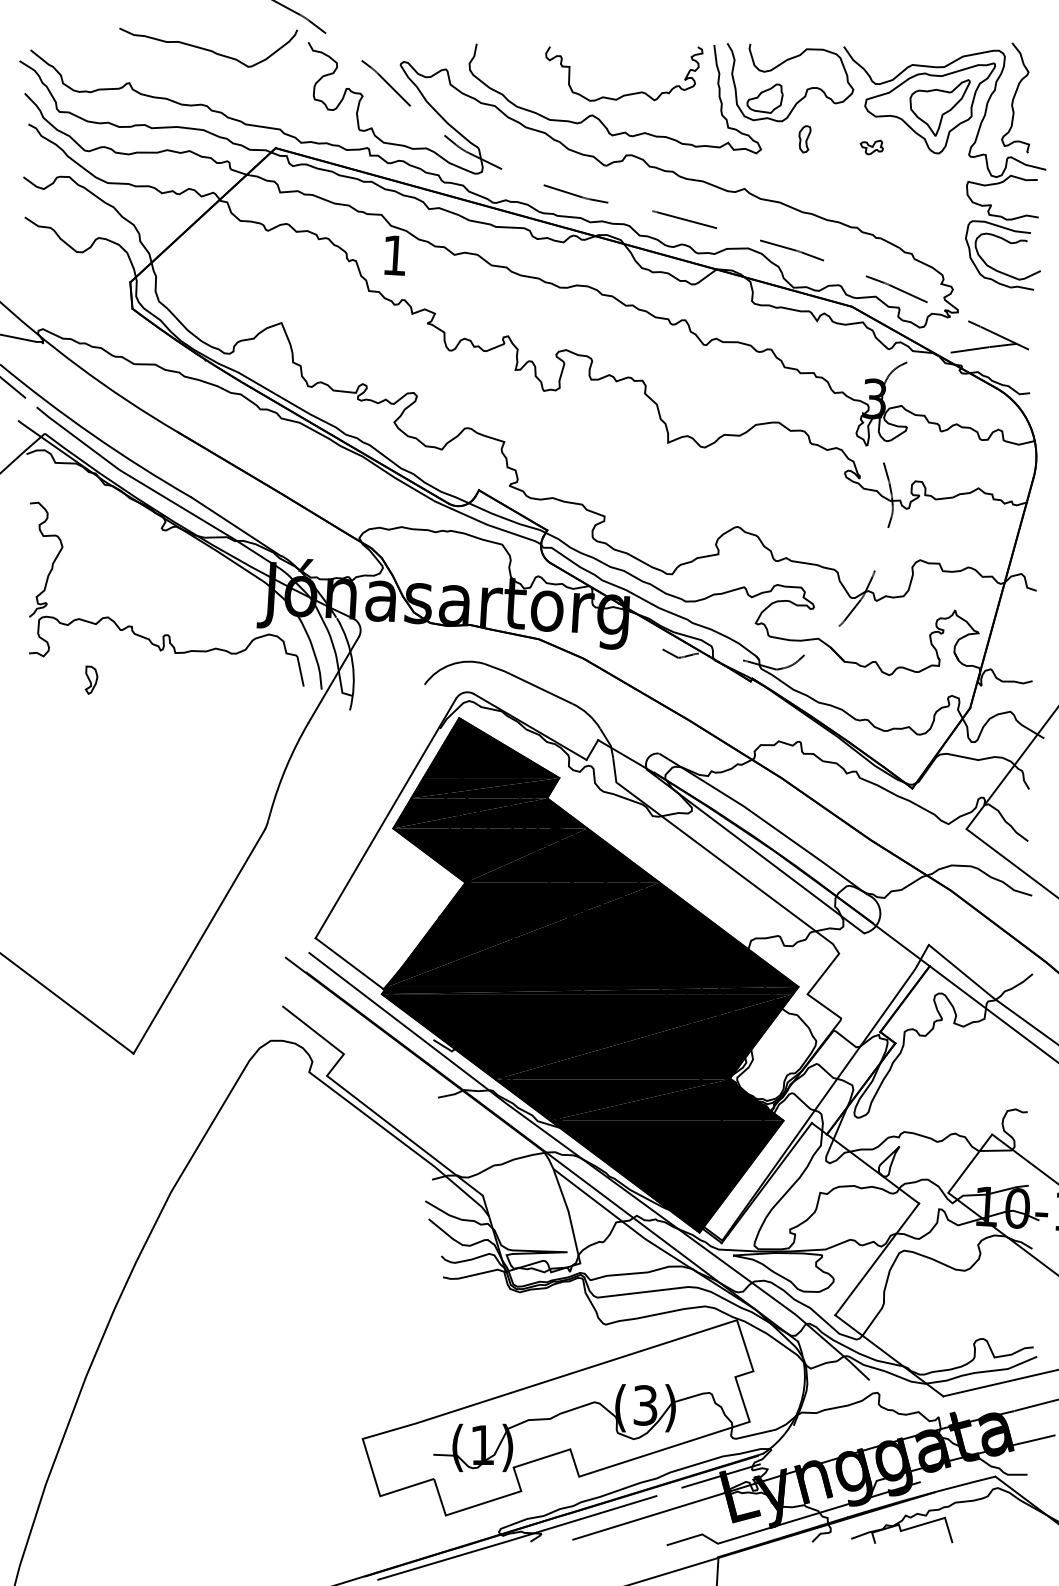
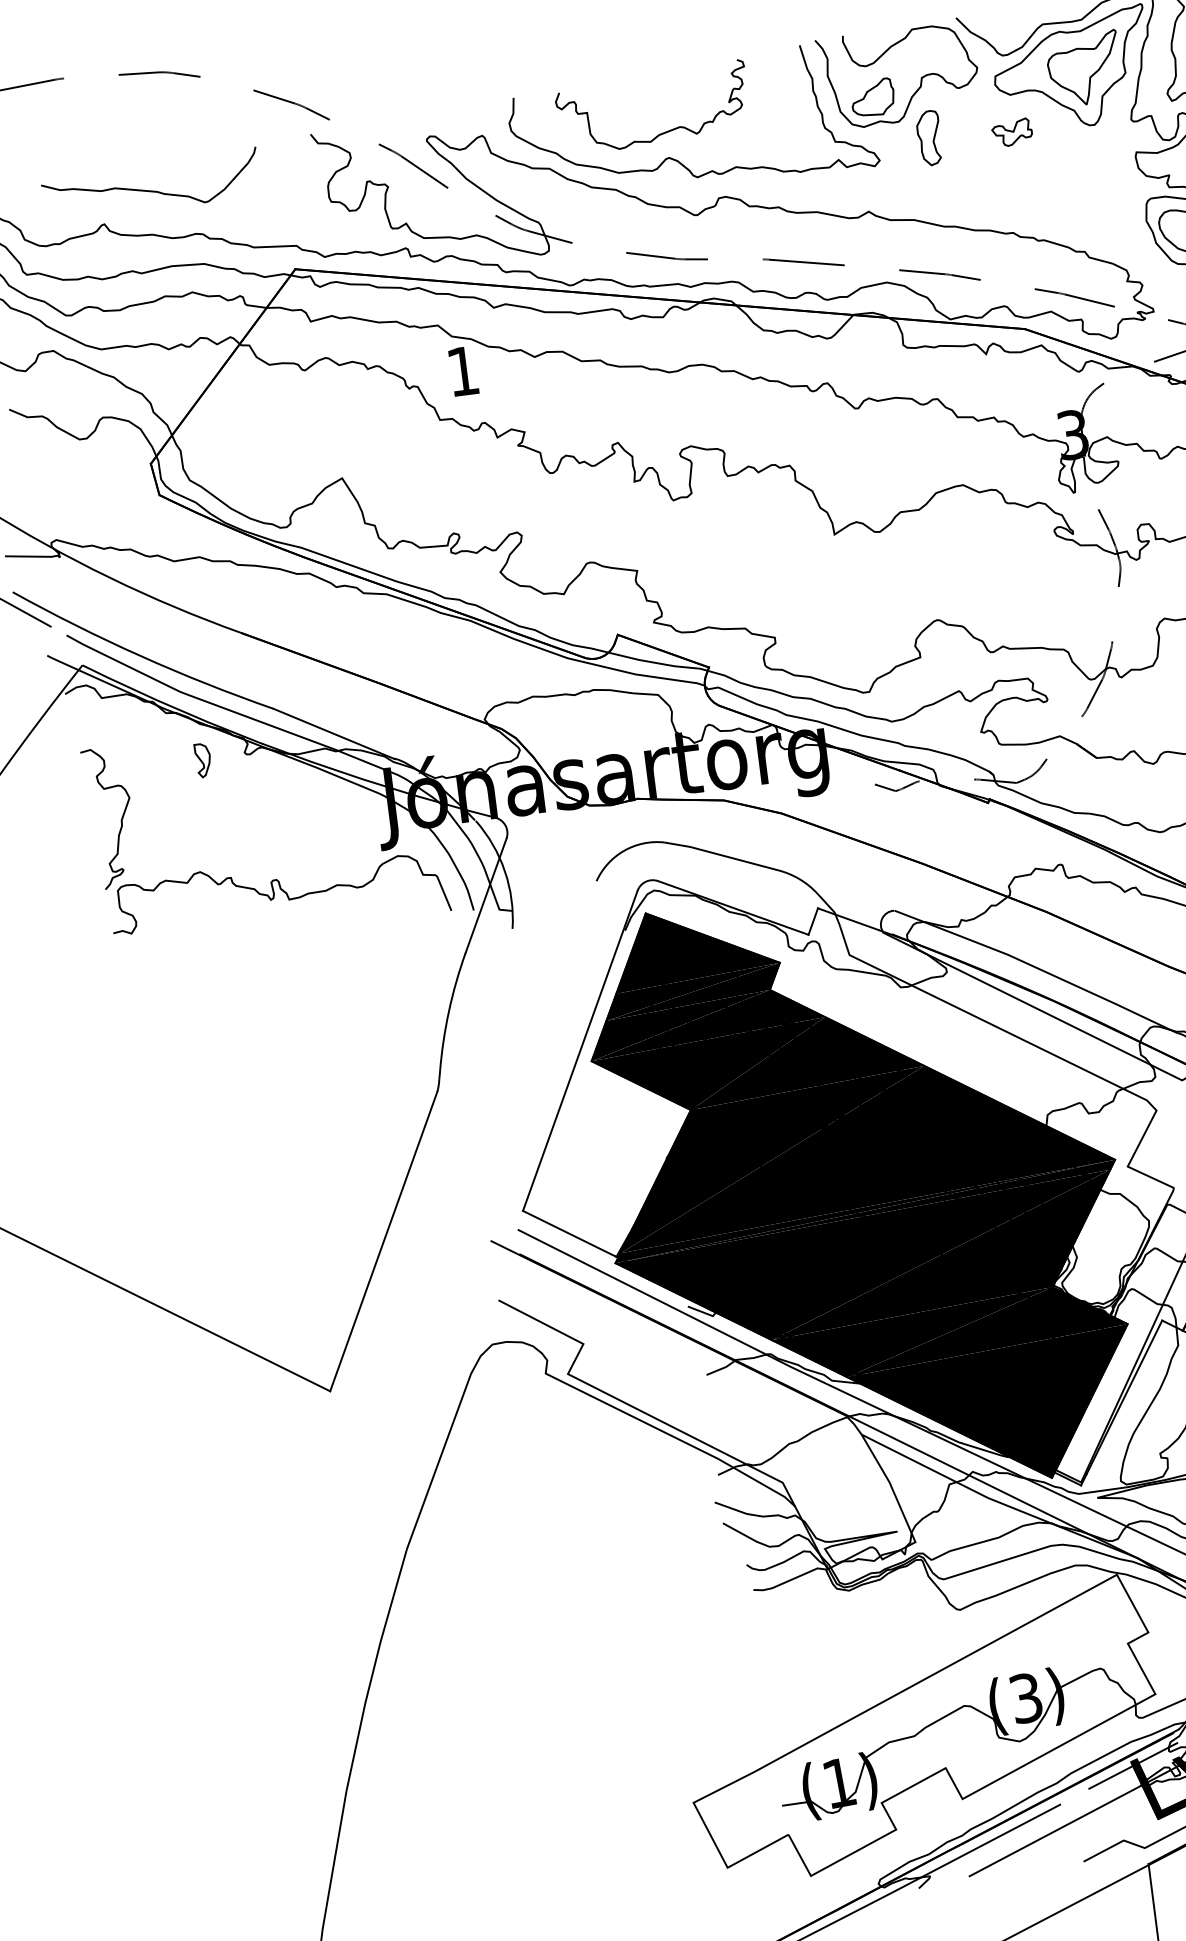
curve: (208, 49) -> (153, 190), moved
curve: (628, 93) -> (664, 131), moved
part: (804, 139) -> (929, 138), size x1.67
part: (871, 147) -> (1012, 132), size x1.43
part: (91, 679) -> (203, 759), moved

